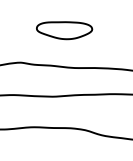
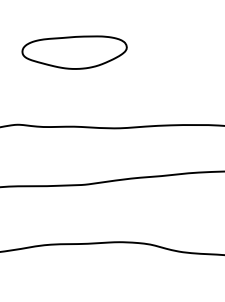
part: (64, 30) -> (74, 52), moved

